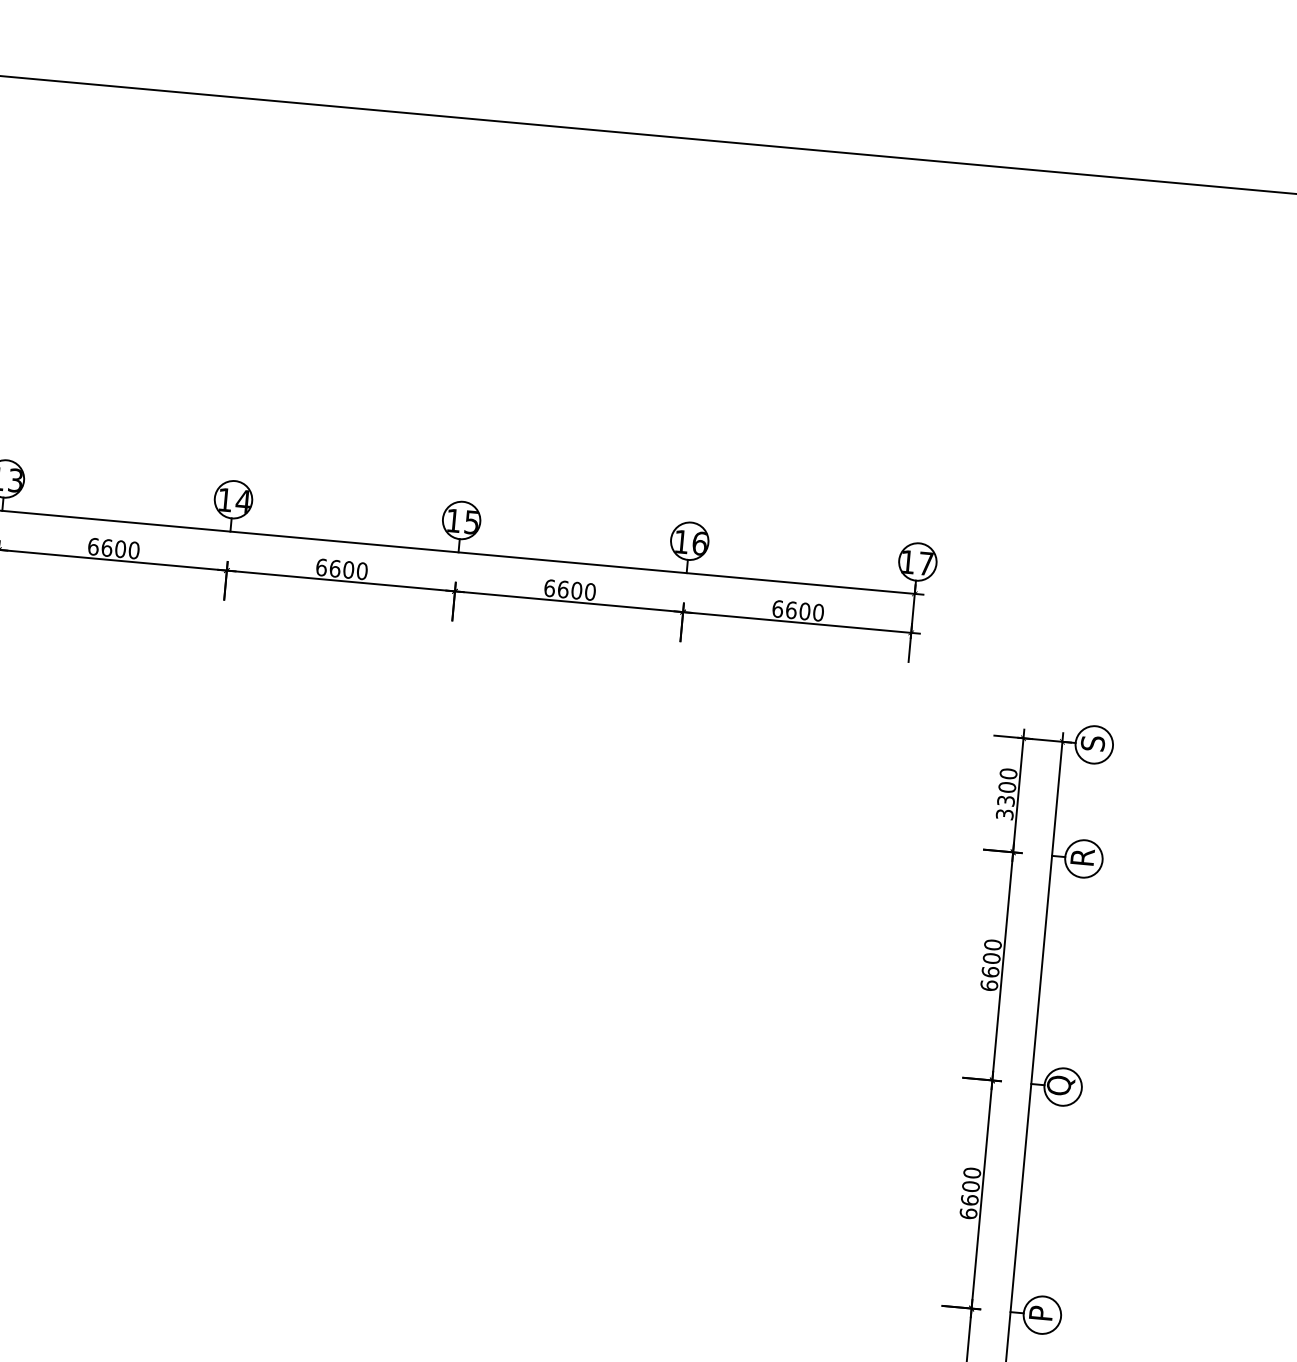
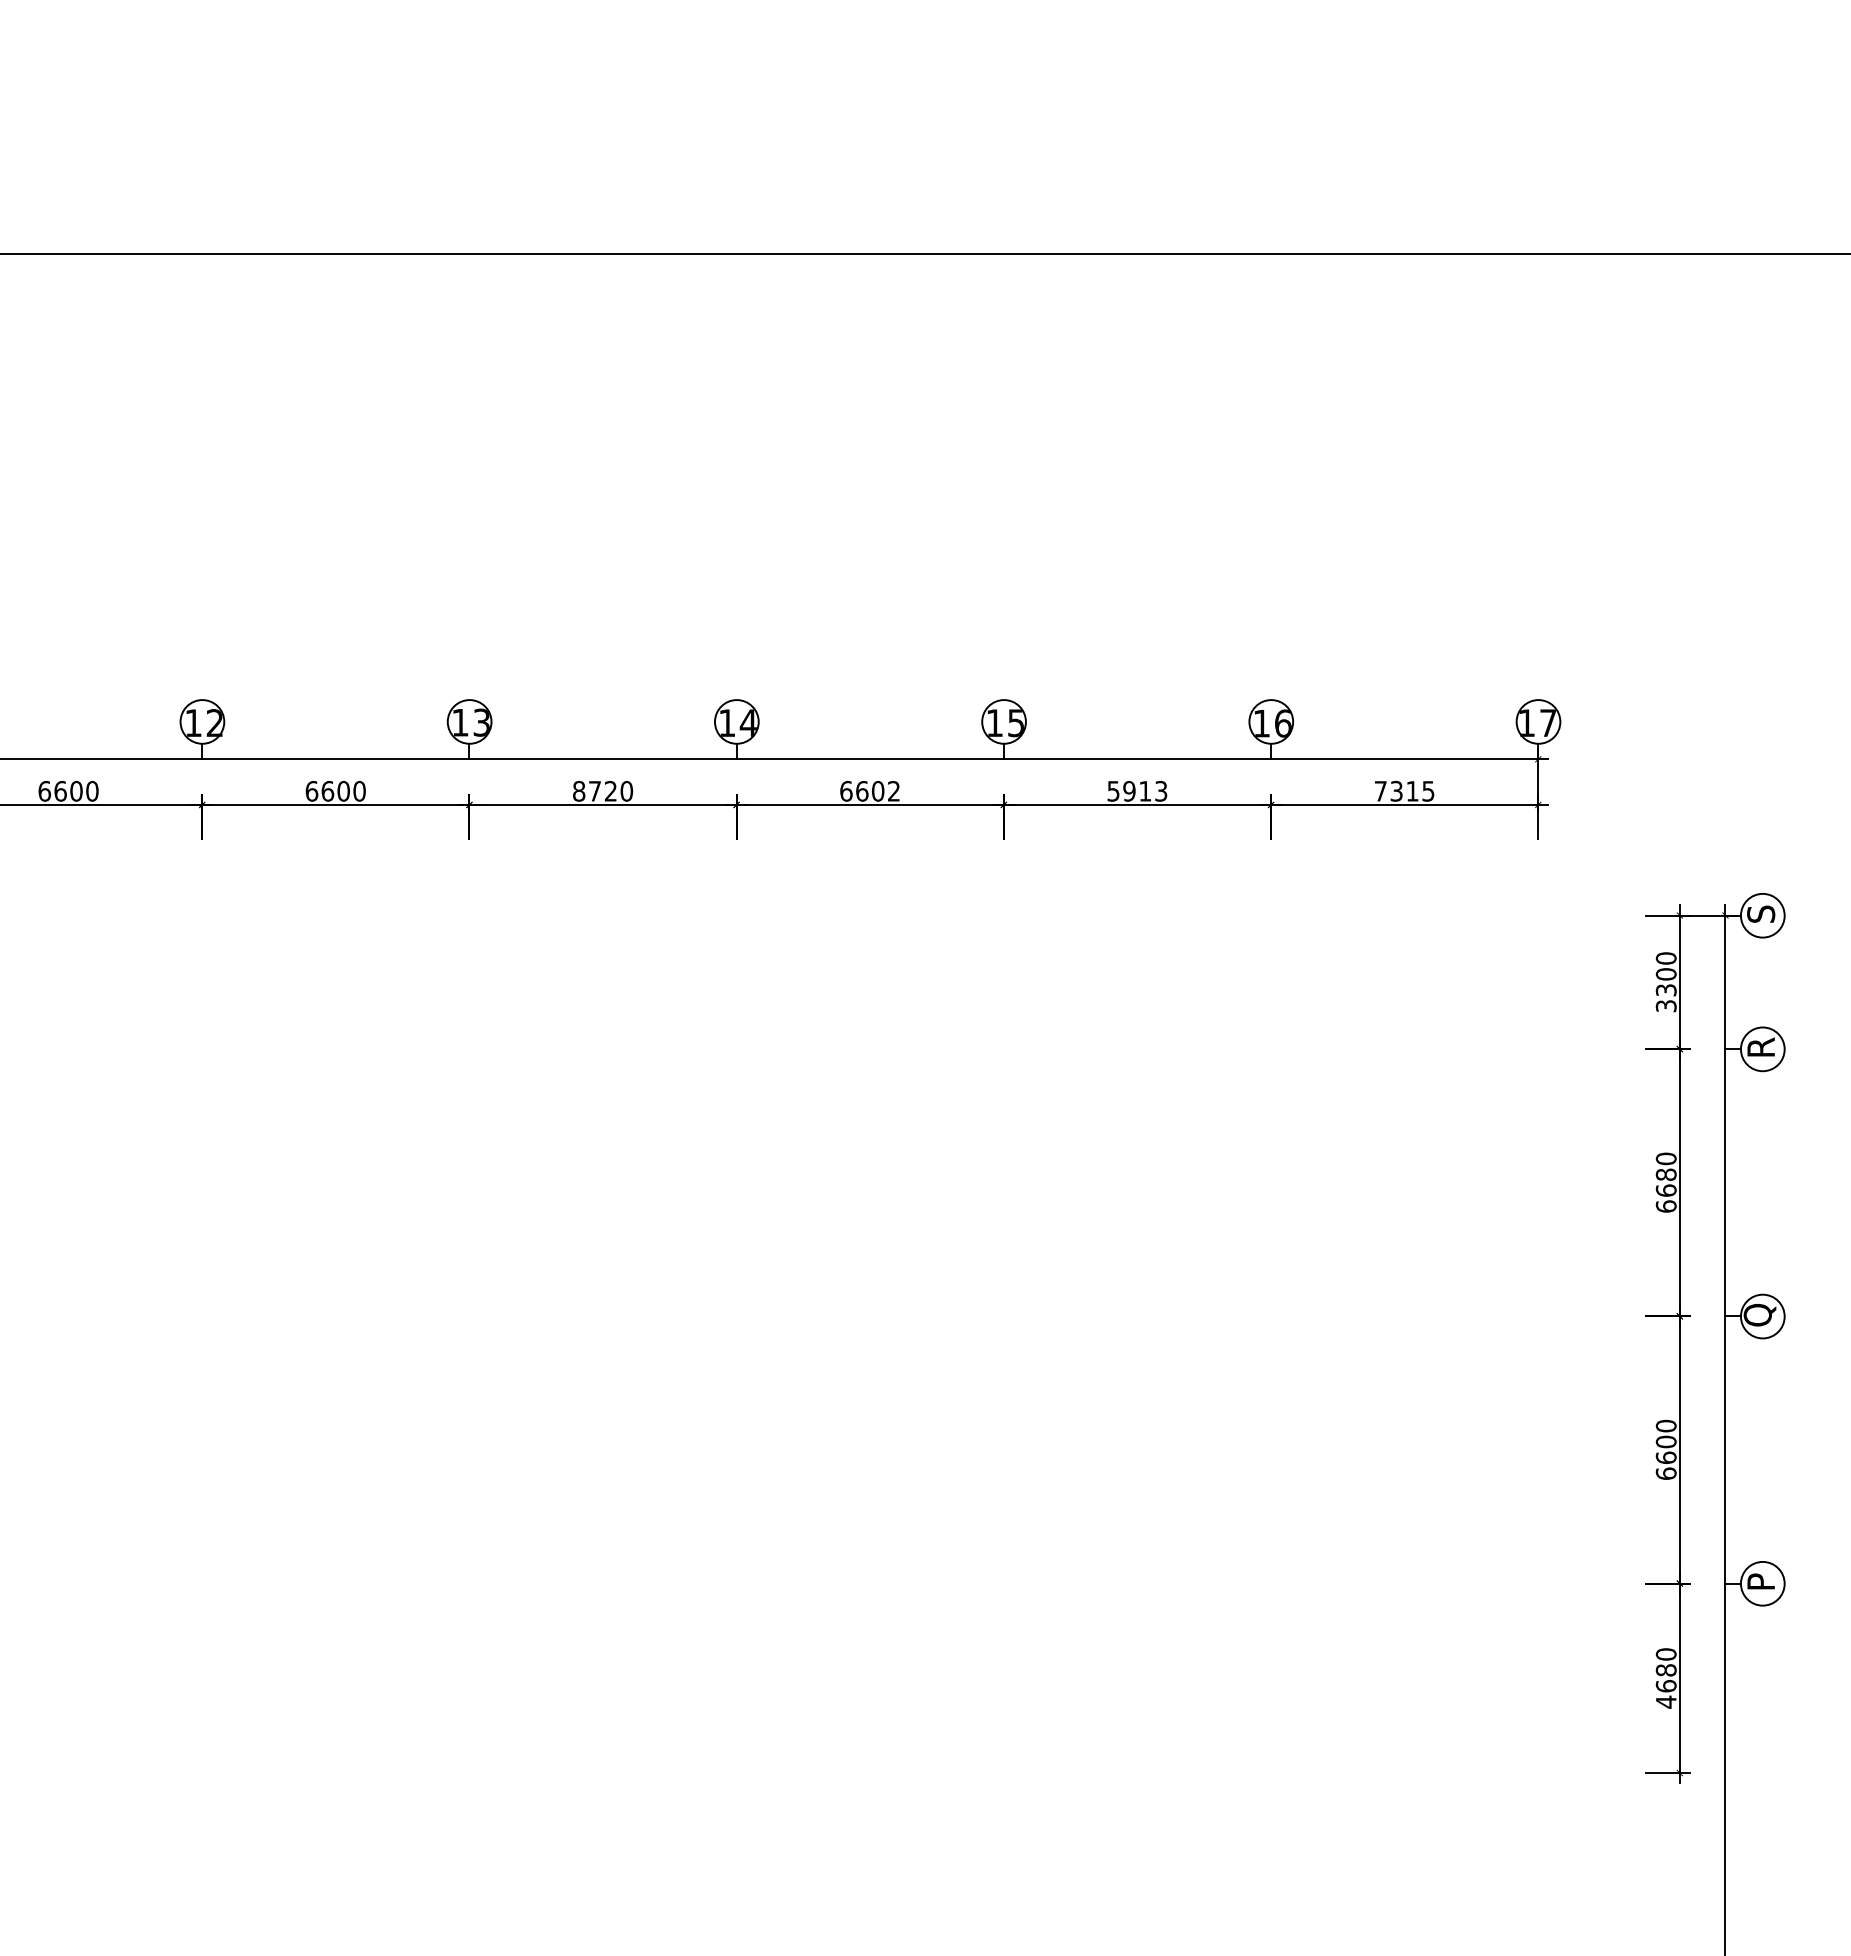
text: (107, 547) -> (595, 790), 6600 -> 8720
text: (361, 571) -> (893, 791), 6600 -> 6602
text: (570, 589) -> (1137, 790), 6600 -> 5913
text: (798, 610) -> (1404, 790), 6600 -> 7315
text: (991, 958) -> (1666, 1174), 6600 -> 6680

